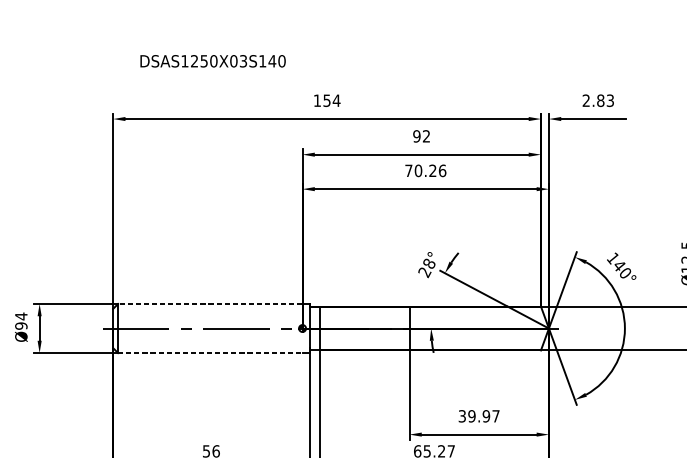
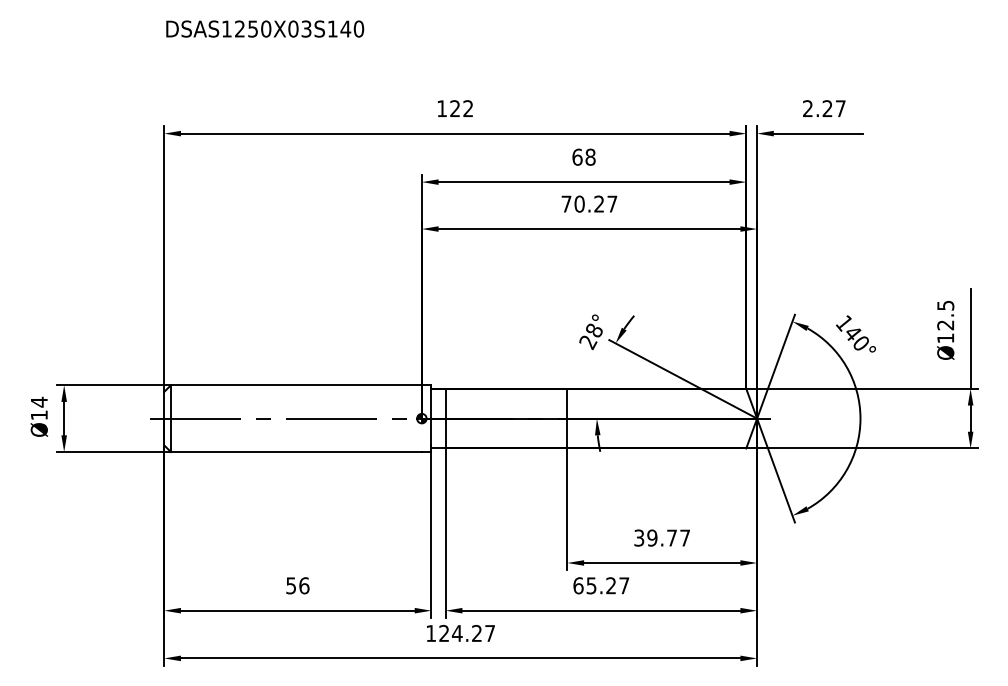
text: (213, 60) -> (265, 28), moved
text: (331, 100) -> (461, 108), 154 -> 122
text: (605, 100) -> (833, 108), 2.83 -> 2.27
text: (421, 135) -> (583, 156), 92 -> 68
text: (442, 170) -> (612, 203), 70.26 -> 70.27
line: (209, 304) -> (295, 385), dashed -> solid
text: (20, 326) -> (38, 415), Ø94 -> Ø14
line: (210, 353) -> (296, 452), dashed -> solid
text: (486, 415) -> (671, 537), 39.97 -> 39.77

